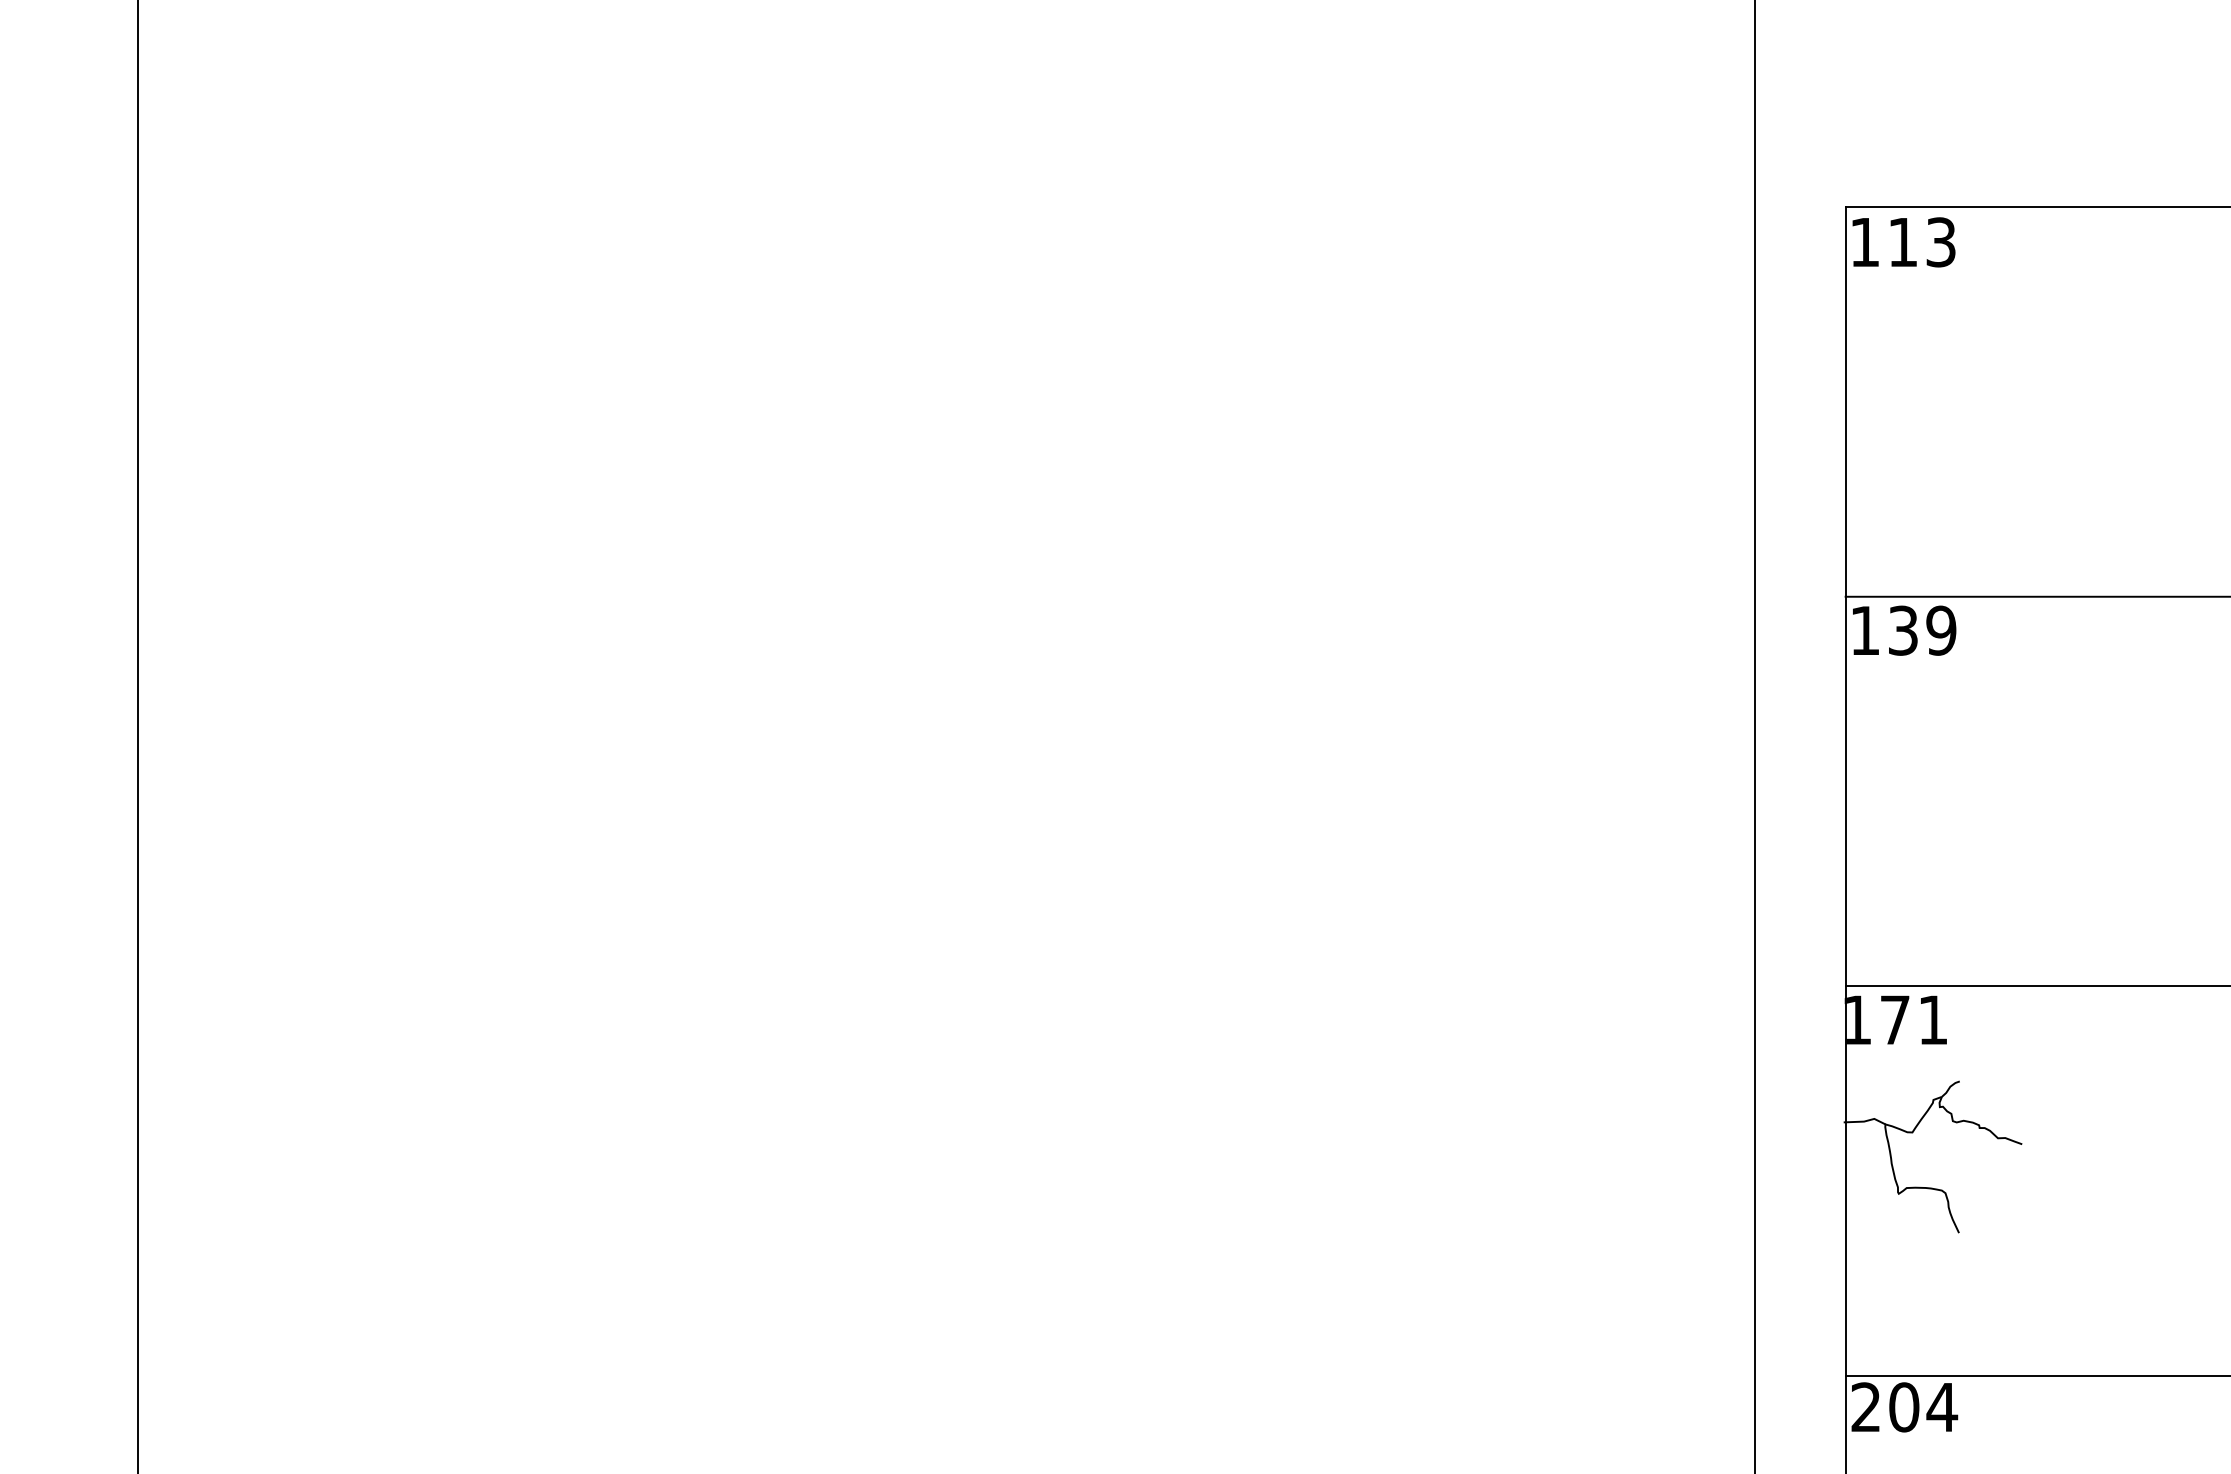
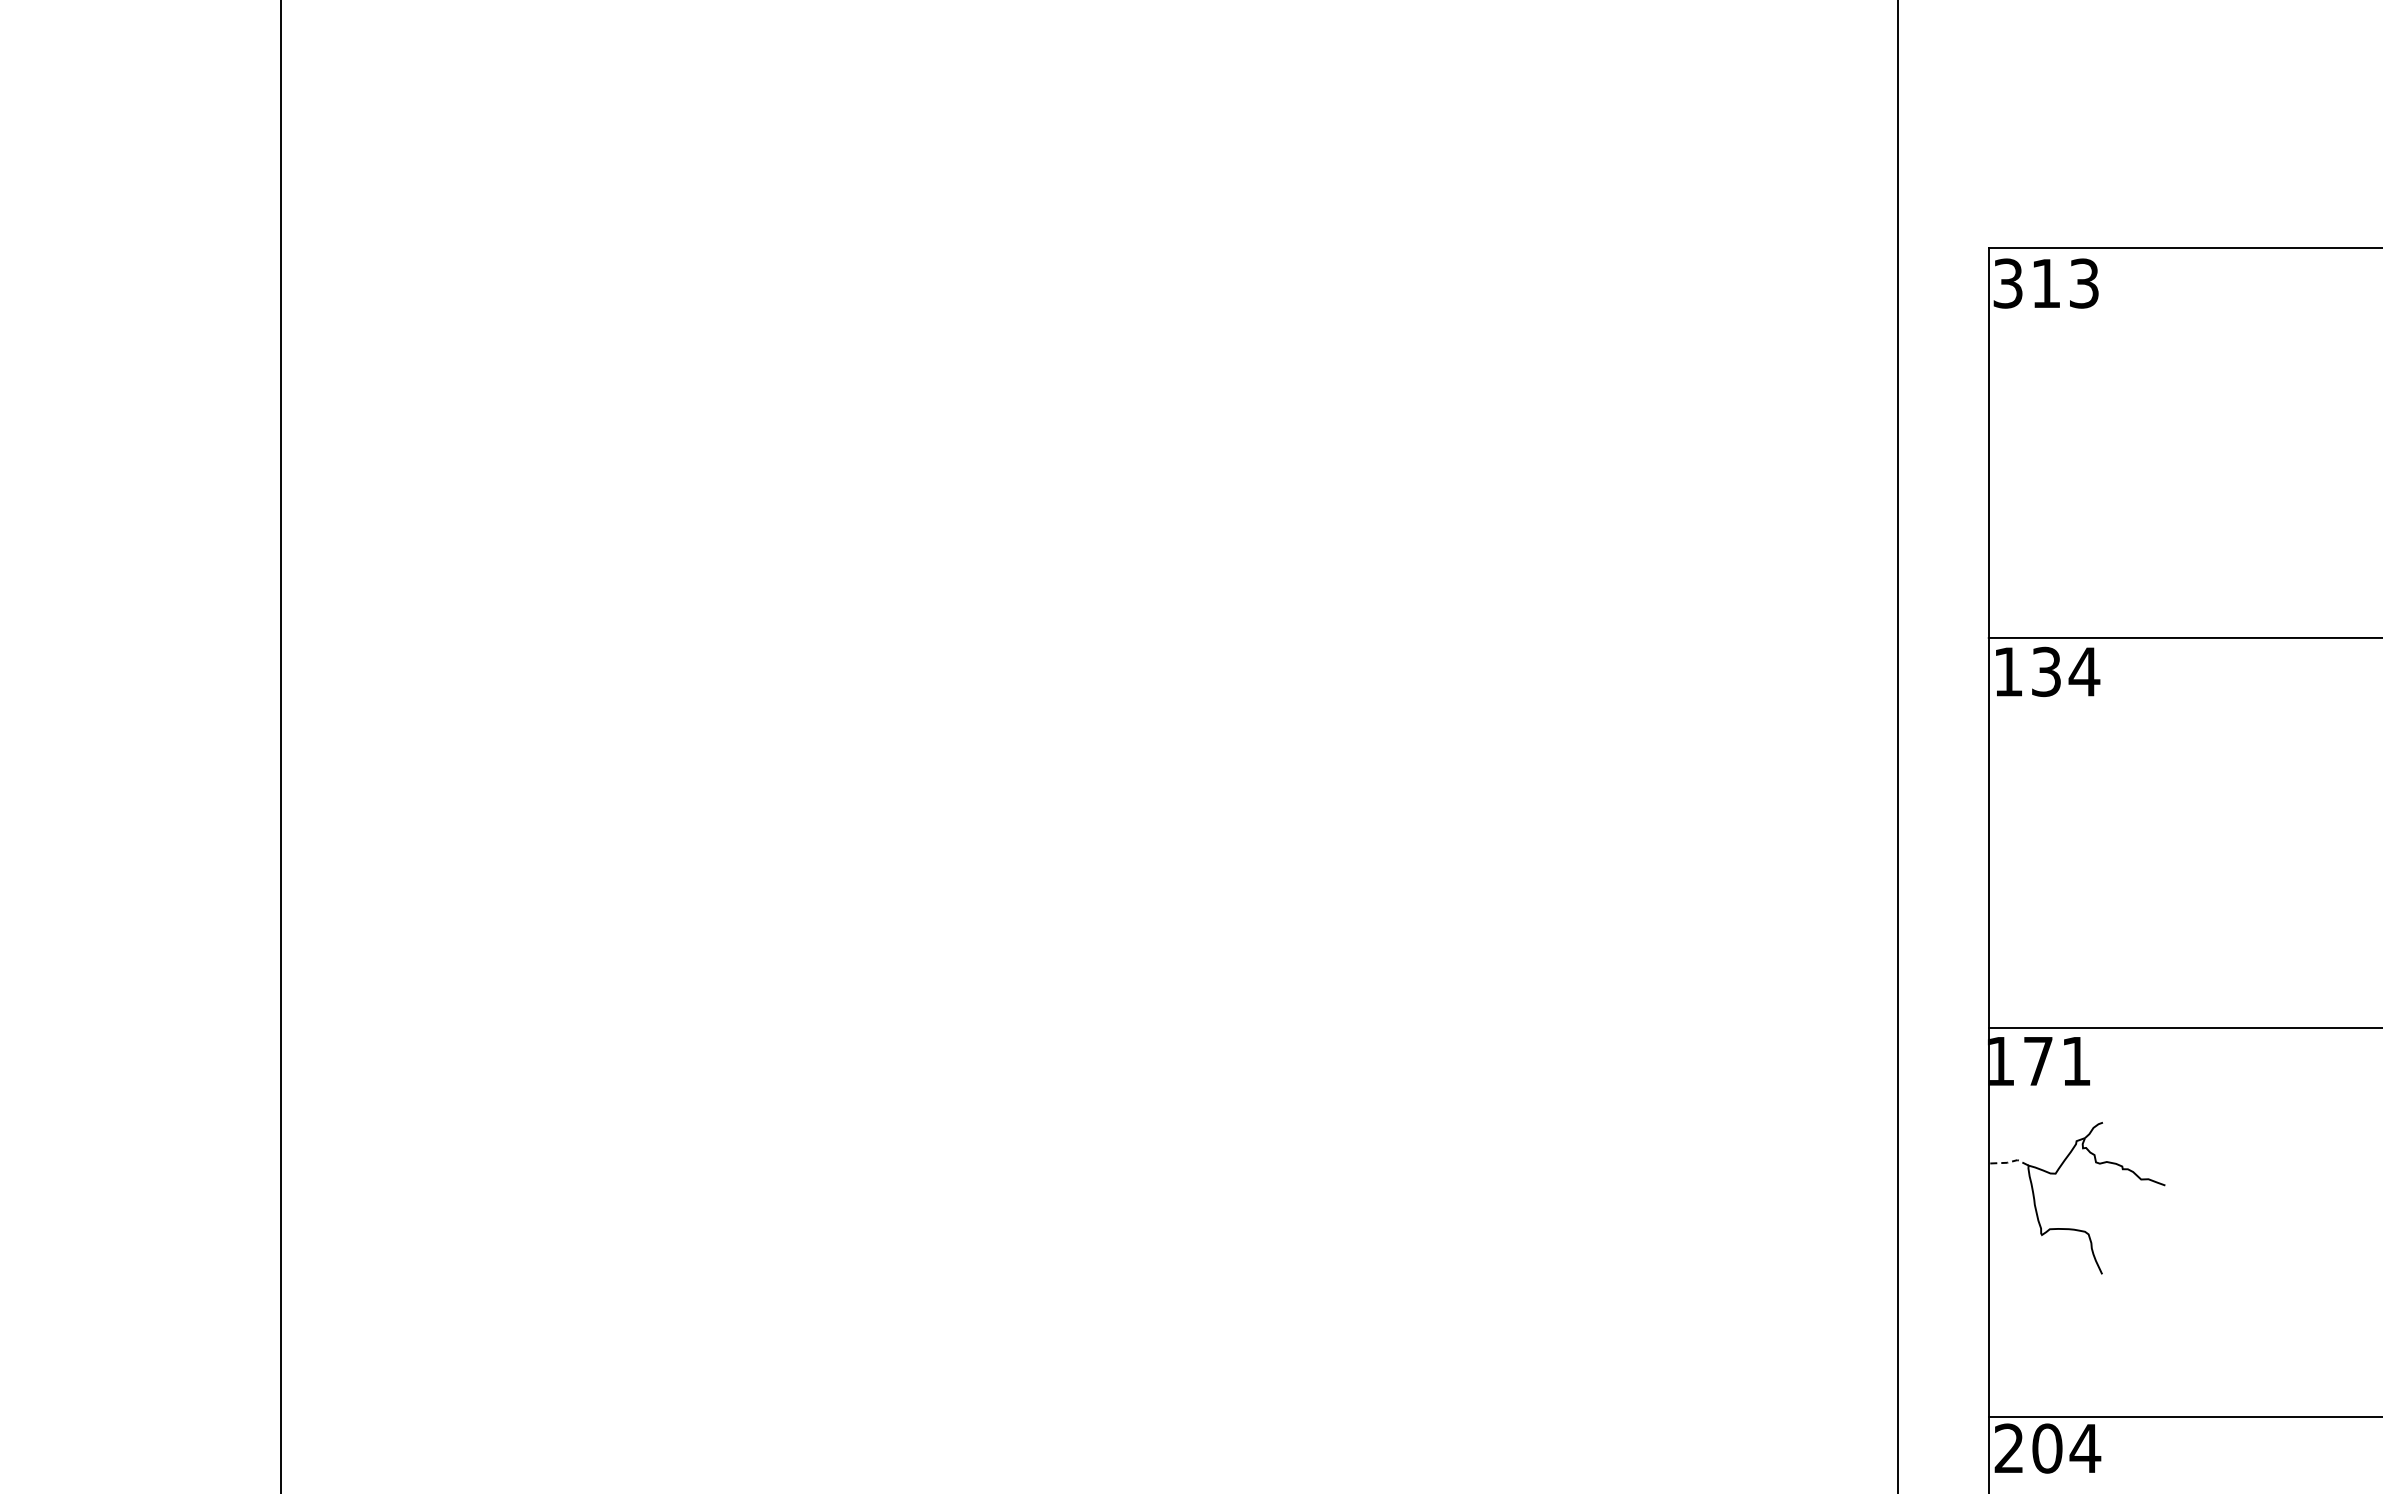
text: (1864, 242) -> (2007, 283), 113 -> 313
text: (1941, 630) -> (2084, 671), 139 -> 134
line: (1865, 1121) -> (2008, 1162), solid -> dashed

